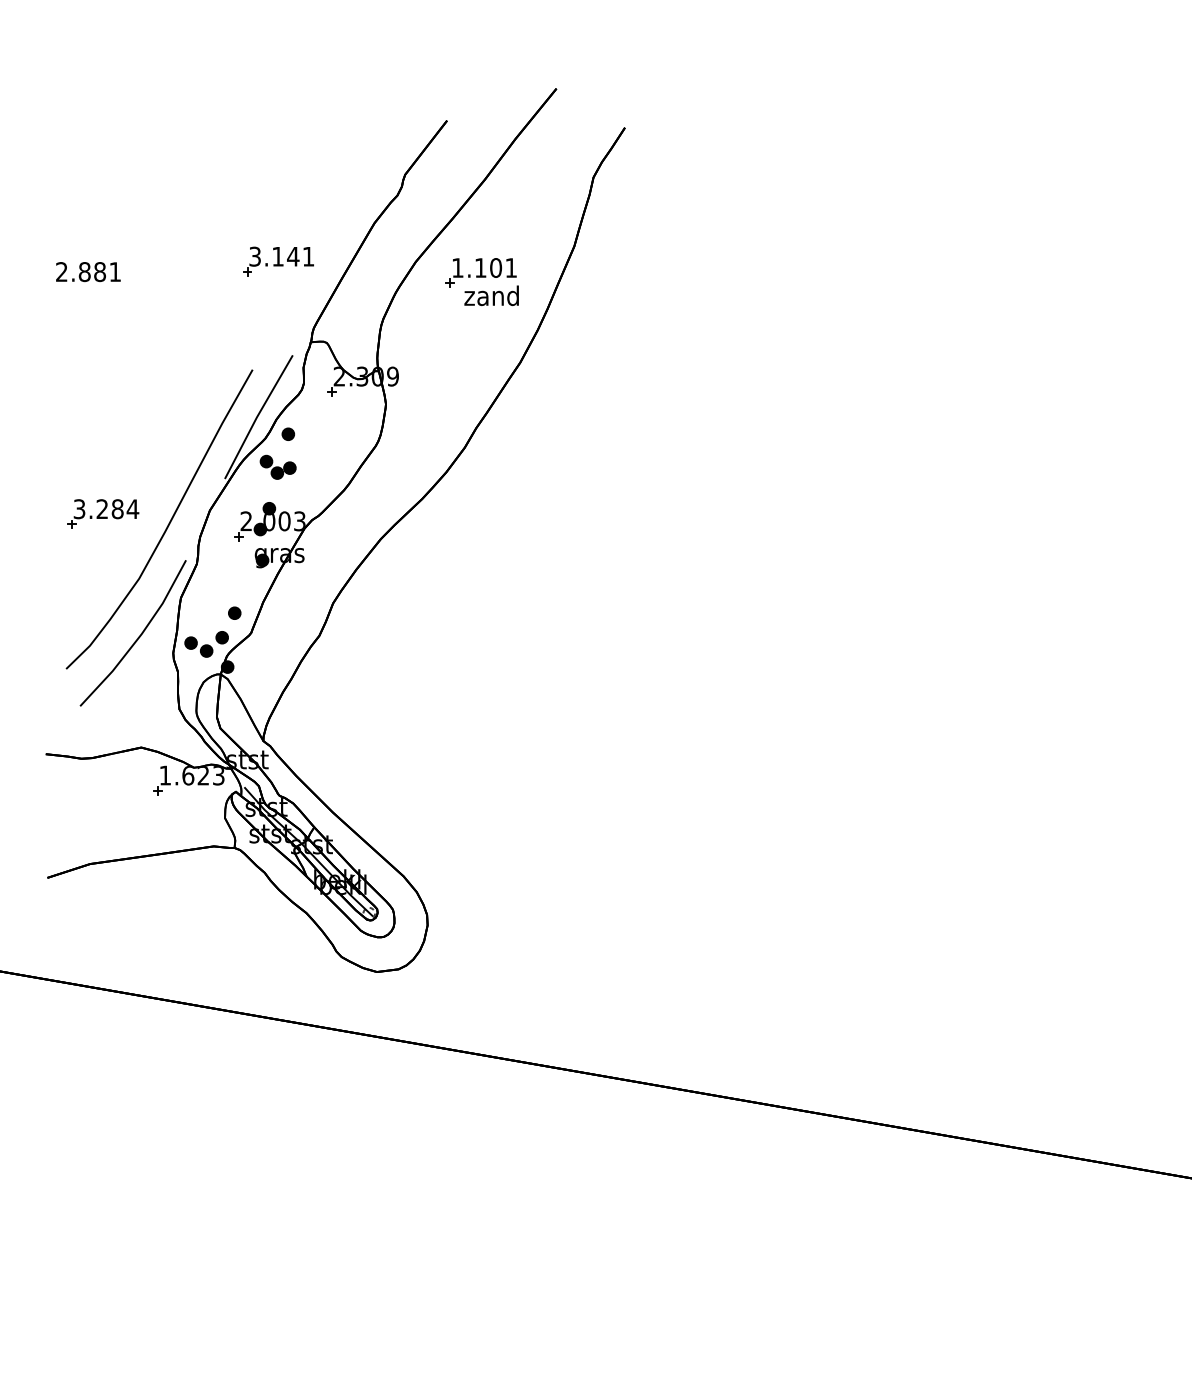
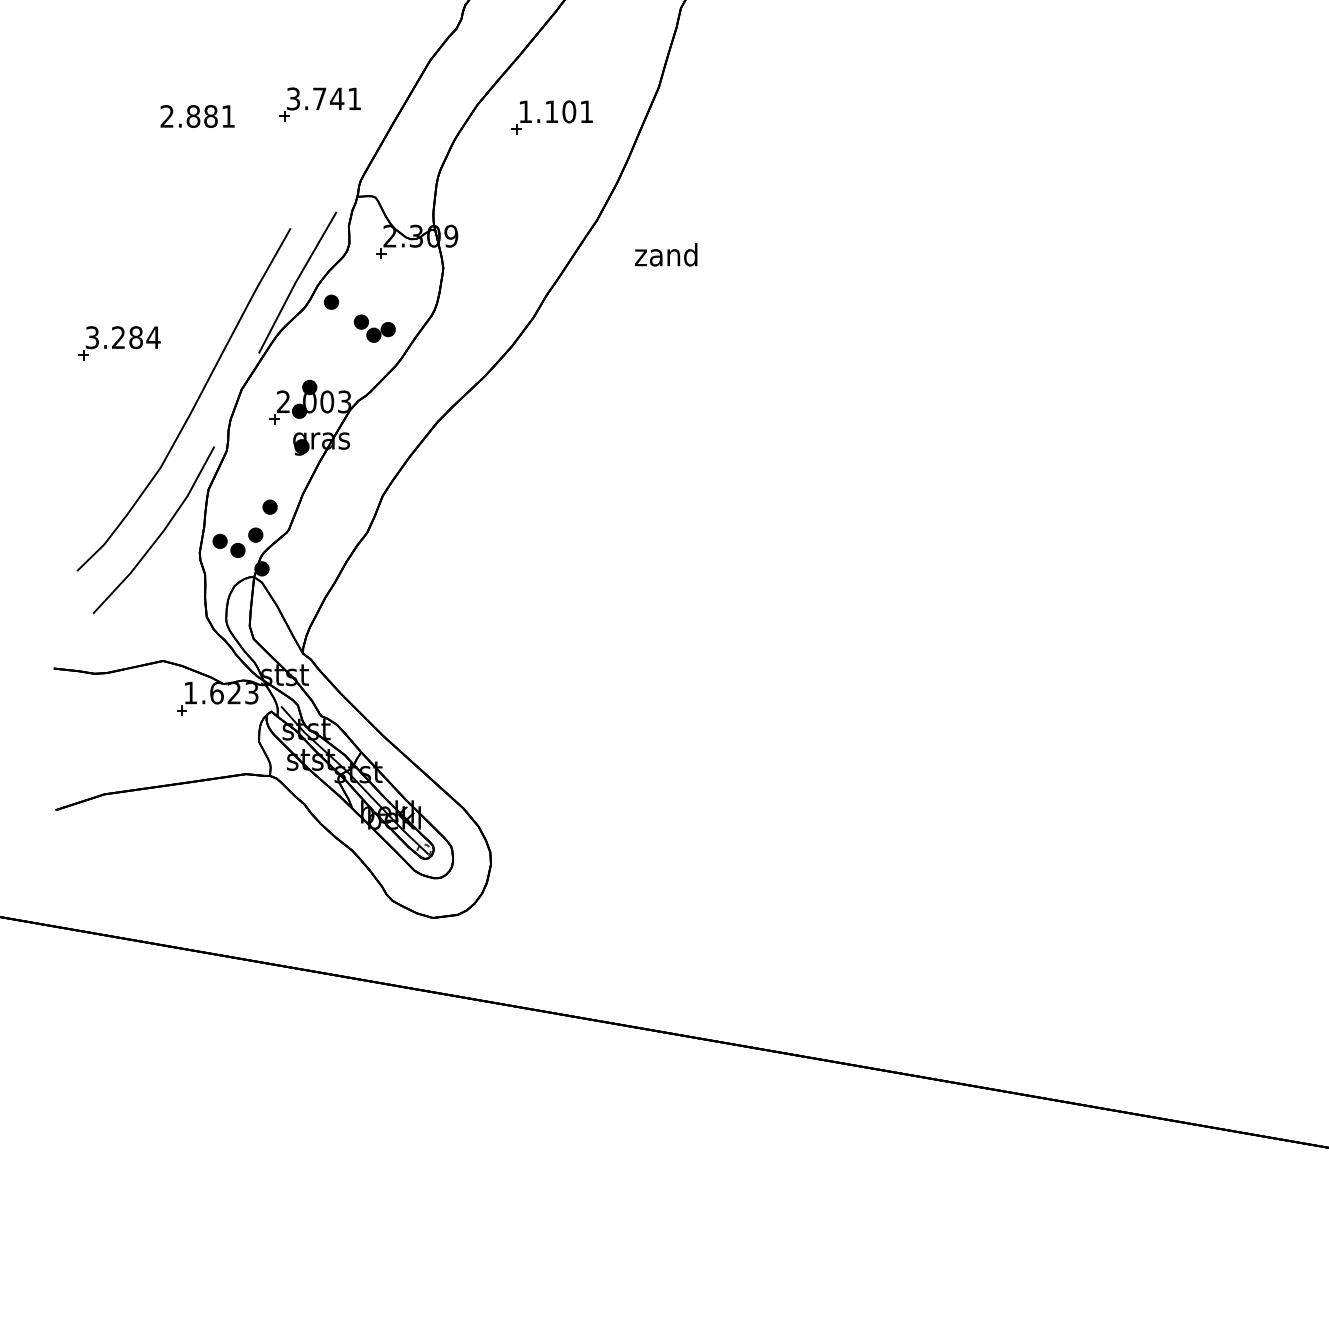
text: (277, 256) -> (319, 98), 3.141 -> 3.741
text: (88, 272) -> (197, 117), moved
text: (491, 295) -> (666, 254), moved
part: (277, 466) -> (374, 327), moved
part: (103, 513) -> (119, 342), moved

